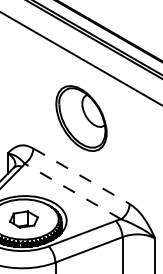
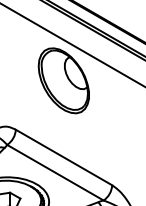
part: (81, 118) -> (63, 80), moved
line: (81, 176) -> (63, 157), dashed -> solid
line: (72, 191) -> (54, 172), dashed -> solid

